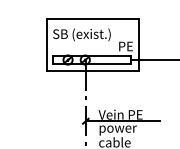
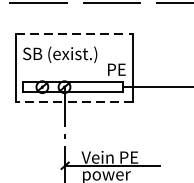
line: (92, 18) -> (73, 33), solid -> dashed
line: (92, 71) -> (73, 101), solid -> dashed

